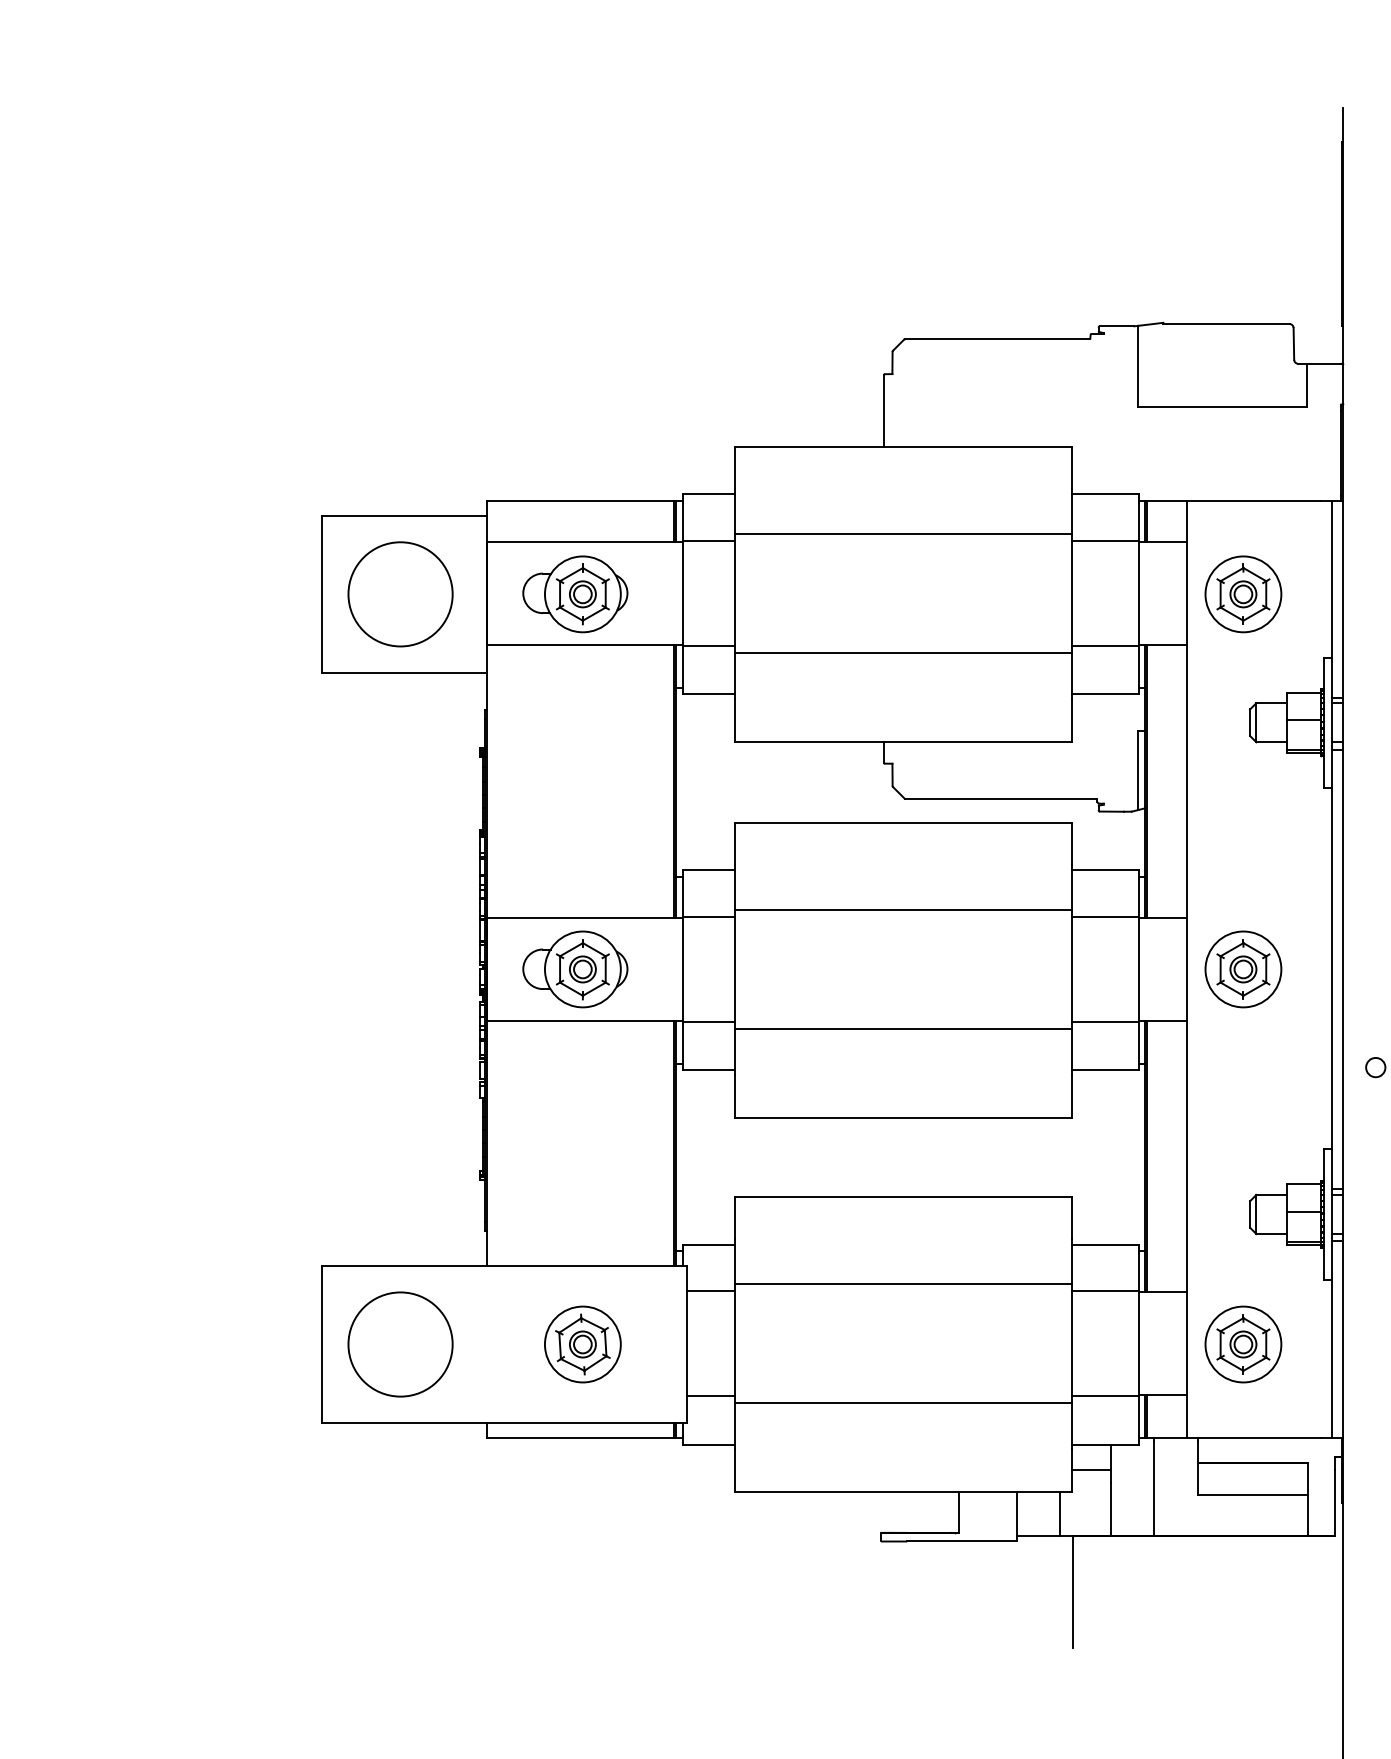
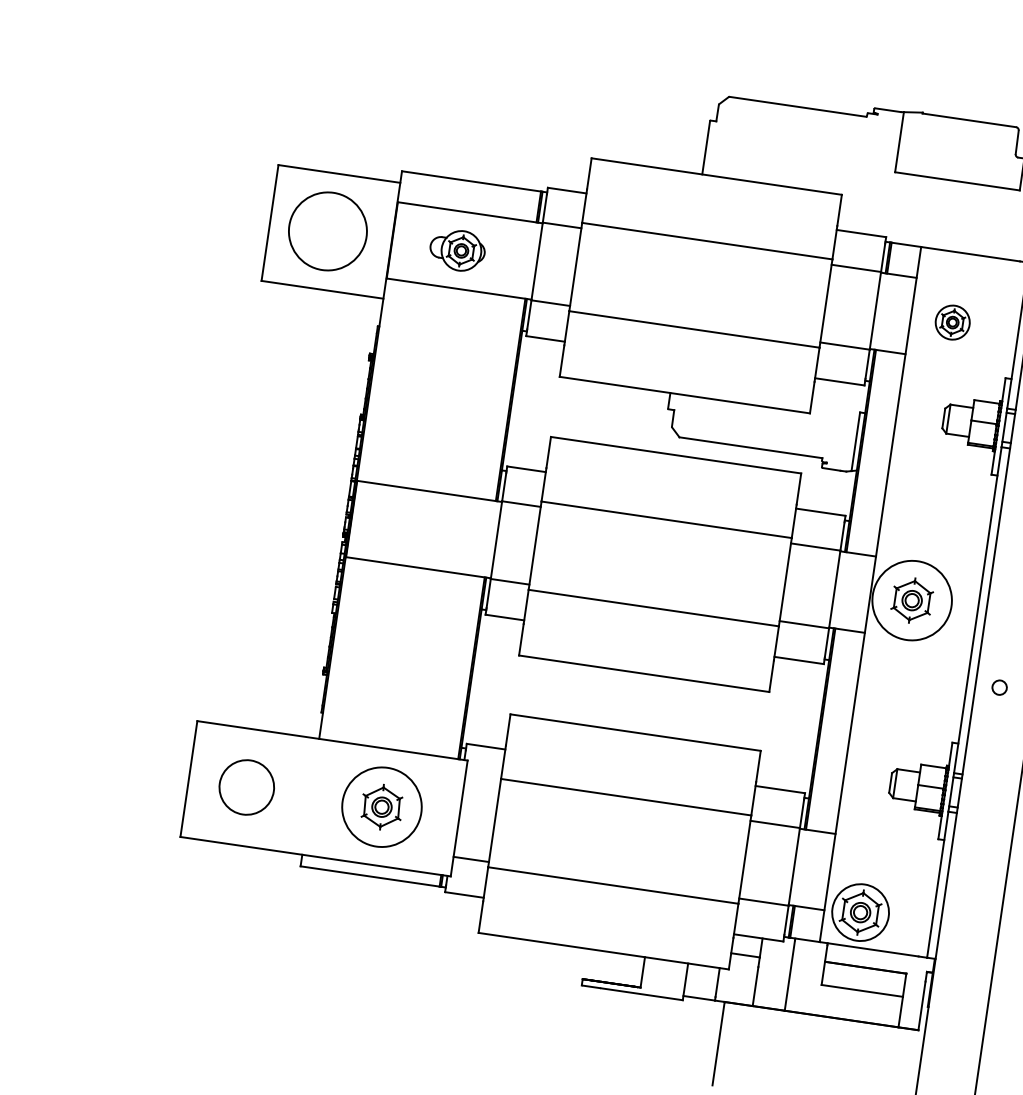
part: (575, 594) -> (457, 250), size x0.7
part: (1243, 594) -> (952, 322), size x0.6
part: (575, 969) -> (417, 528), removed
circle: (1243, 969) -> (912, 600), size x1.4
line: (710, 1291) -> (482, 781), removed
circle: (400, 1344) -> (246, 787), size x0.7
circle: (582, 1344) -> (381, 807), size x1.4
part: (1243, 1344) -> (860, 912), moved

